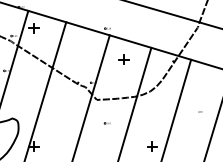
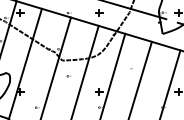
part: (124, 59) -> (99, 12), moved

